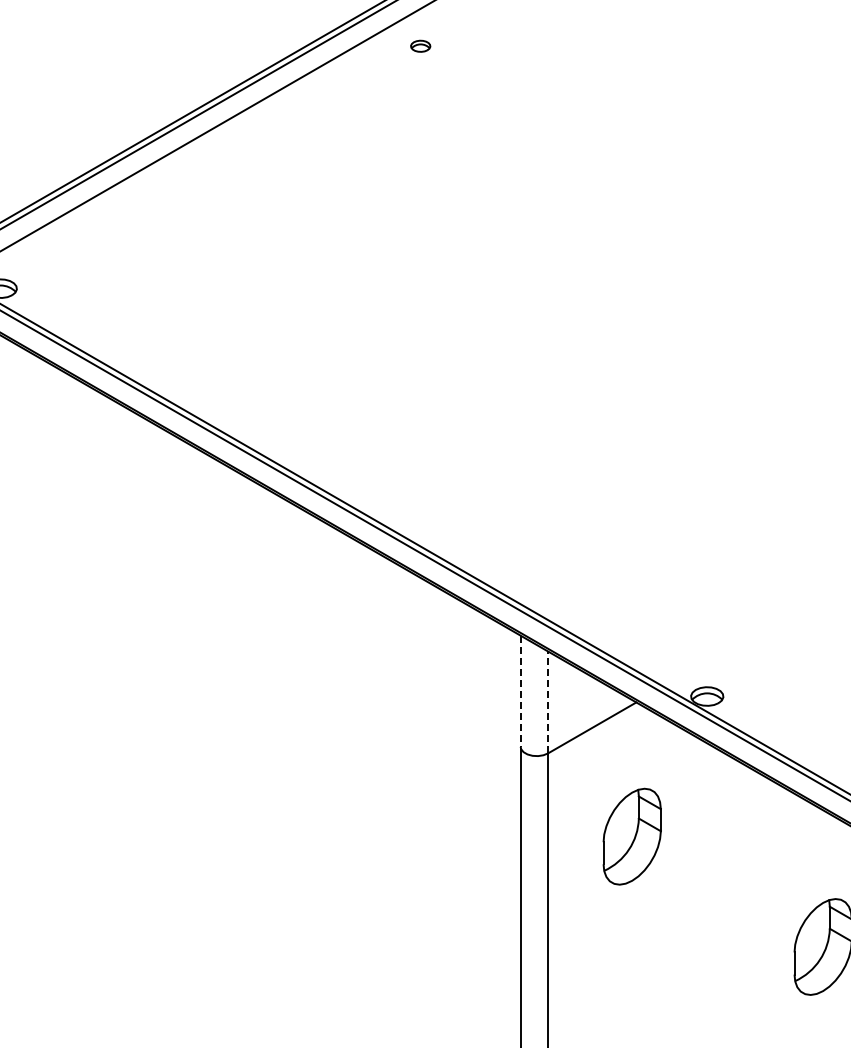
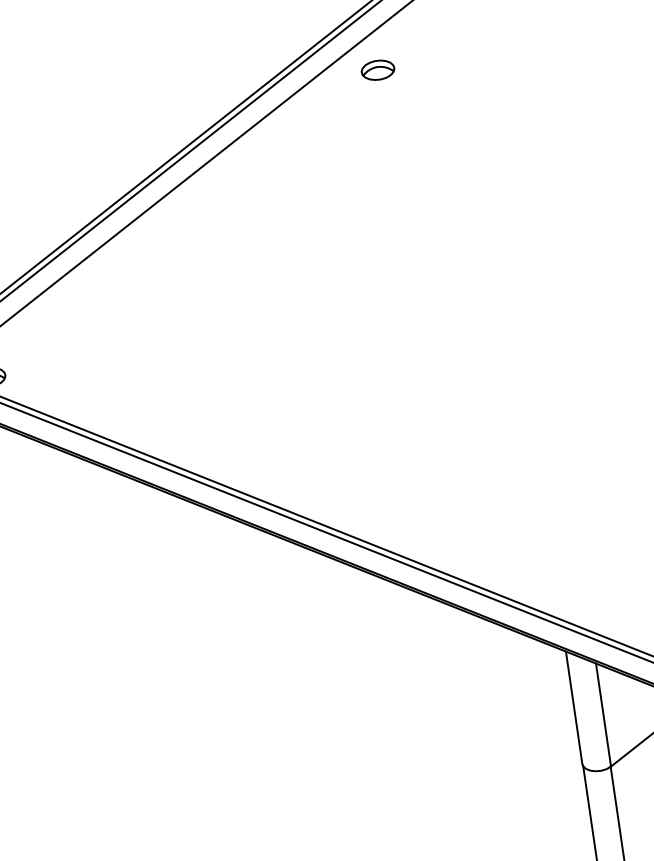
part: (420, 46) -> (377, 70), size x1.67
line: (520, 691) -> (574, 708), dashed -> solid
line: (548, 702) -> (603, 715), dashed -> solid

